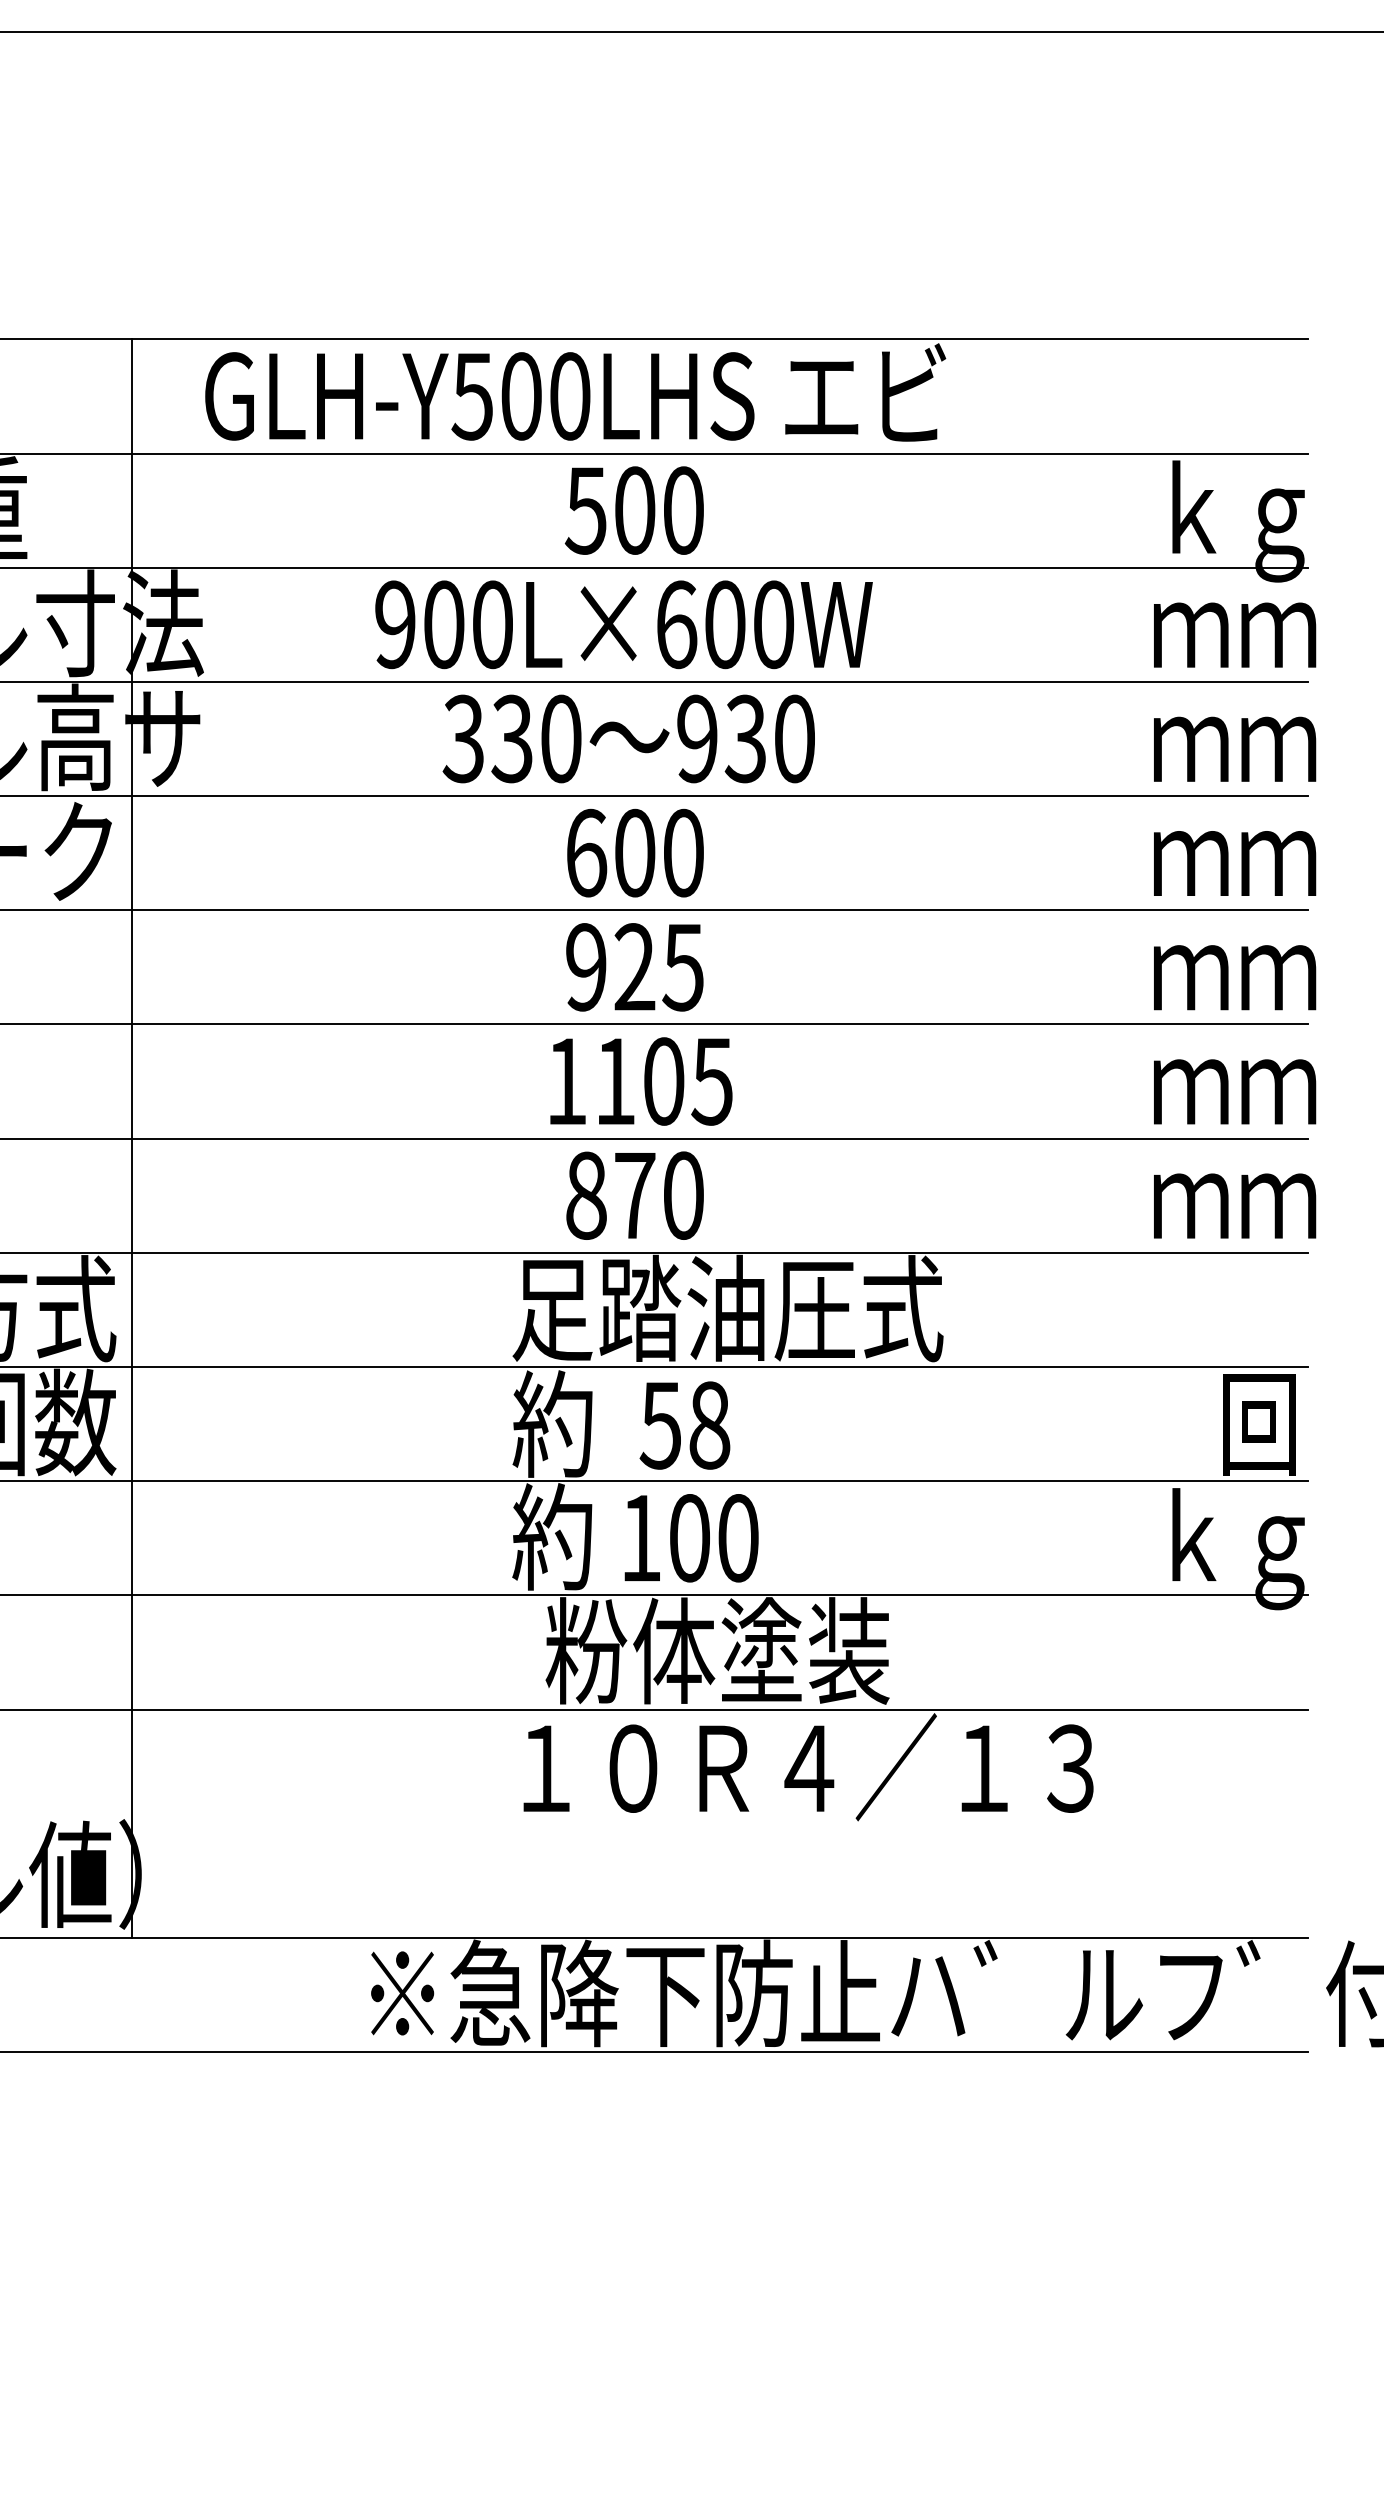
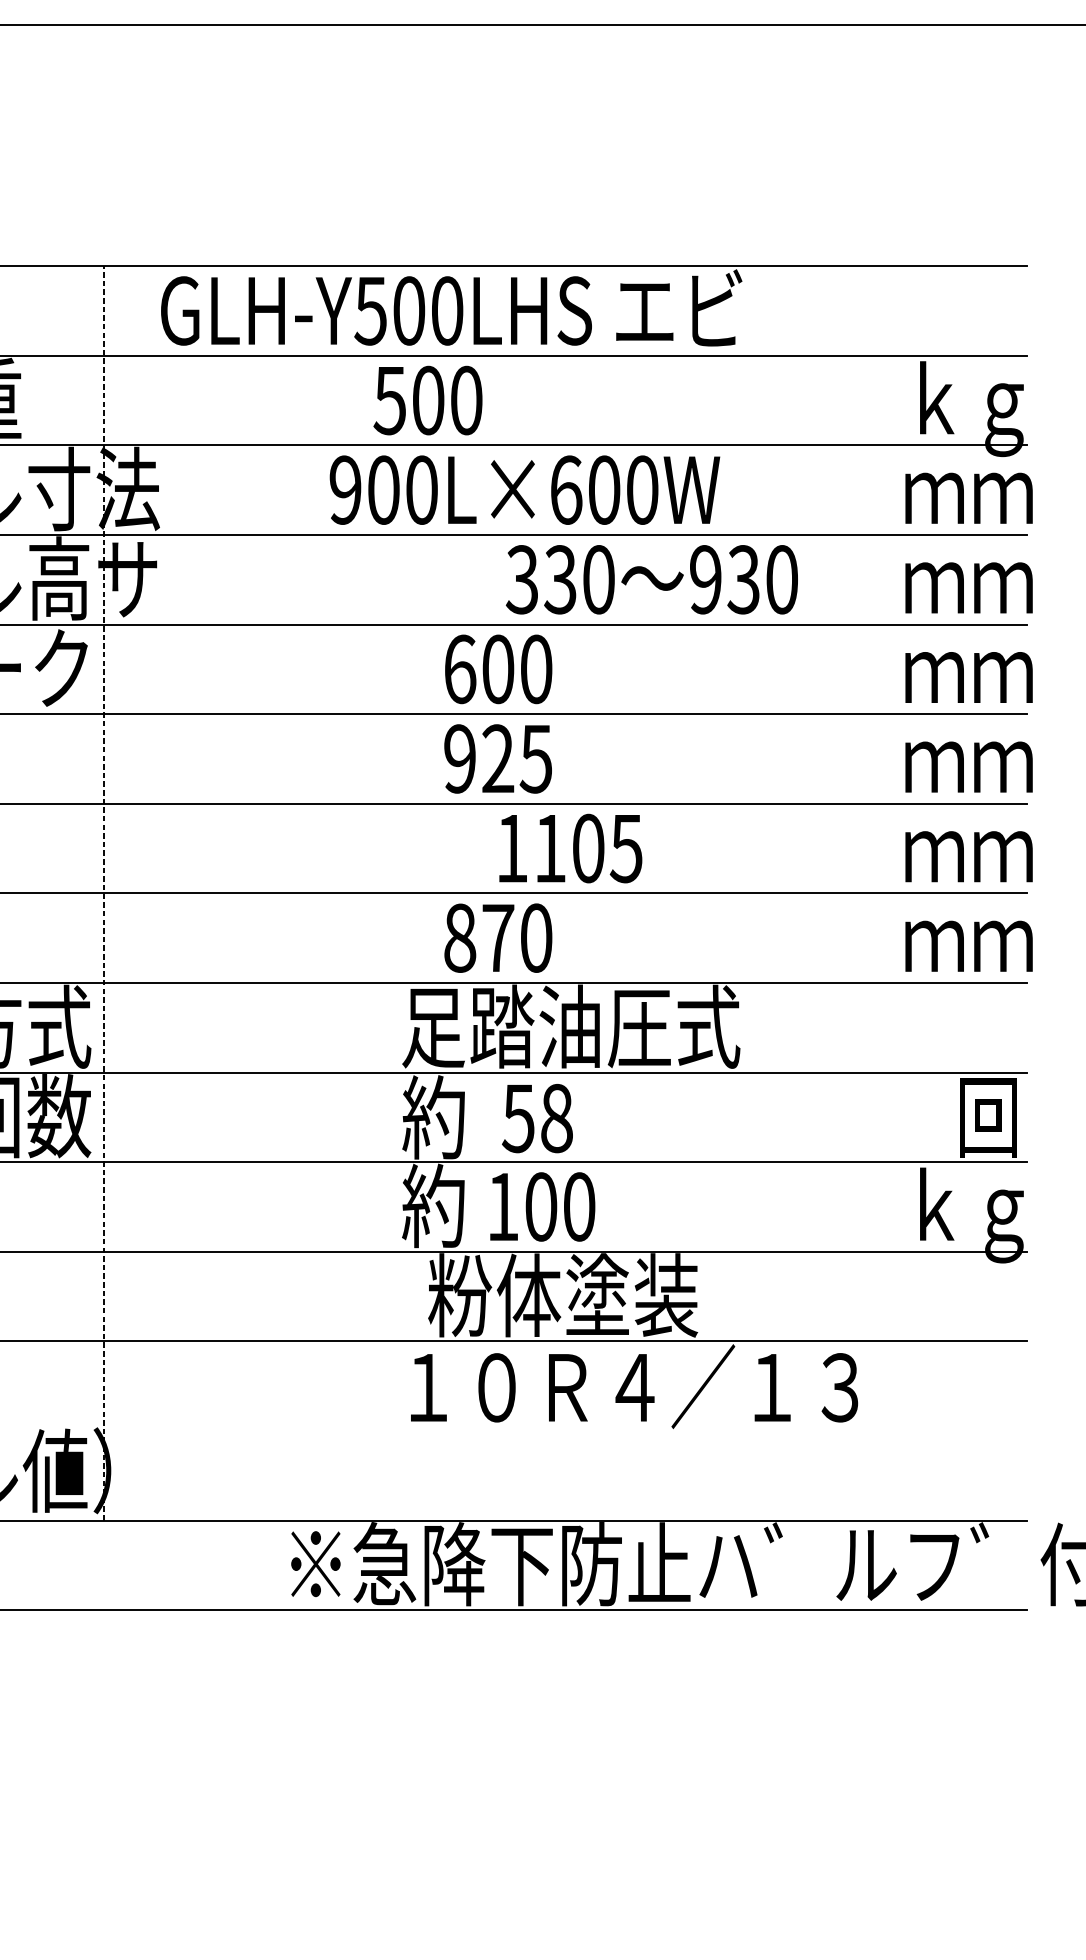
text: (633, 510) -> (427, 400), moved
text: (623, 624) -> (524, 489), moved
text: (628, 738) -> (651, 579), moved
text: (641, 1081) -> (570, 848), moved
line: (132, 1138) -> (103, 893), solid -> dashed

